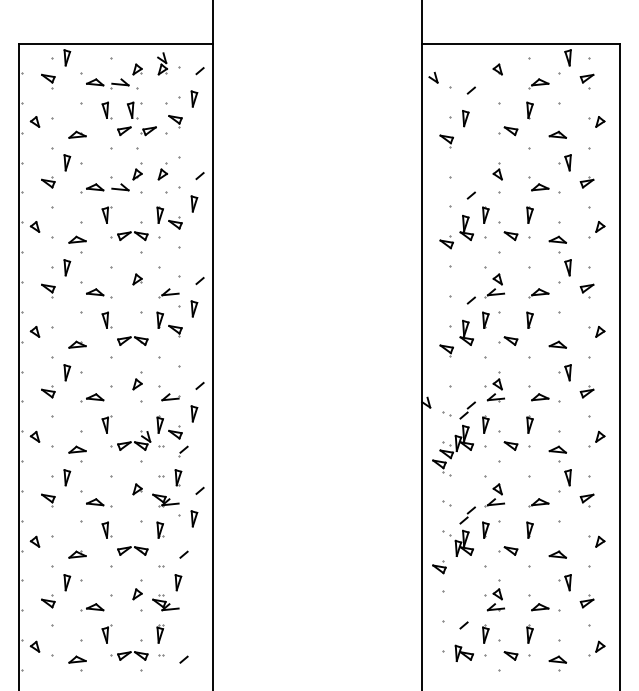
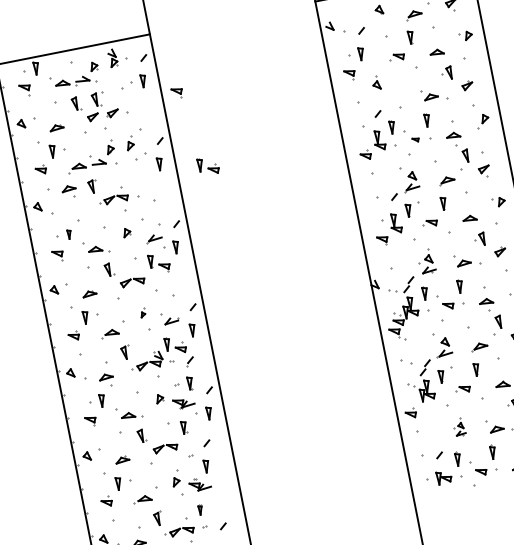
part: (175, 121) -> (177, 92), moved
part: (497, 171) -> (376, 83), moved
part: (169, 217) -> (208, 165), moved
part: (510, 236) -> (415, 140), size x0.6
part: (77, 239) -> (68, 188), moved
part: (67, 267) -> (69, 234), size x0.7
part: (137, 380) -> (142, 312), size x0.6
part: (446, 503) -> (406, 361), size x1.6
part: (494, 595) -> (459, 426), size x0.7
part: (160, 633) -> (200, 509), size x0.7

